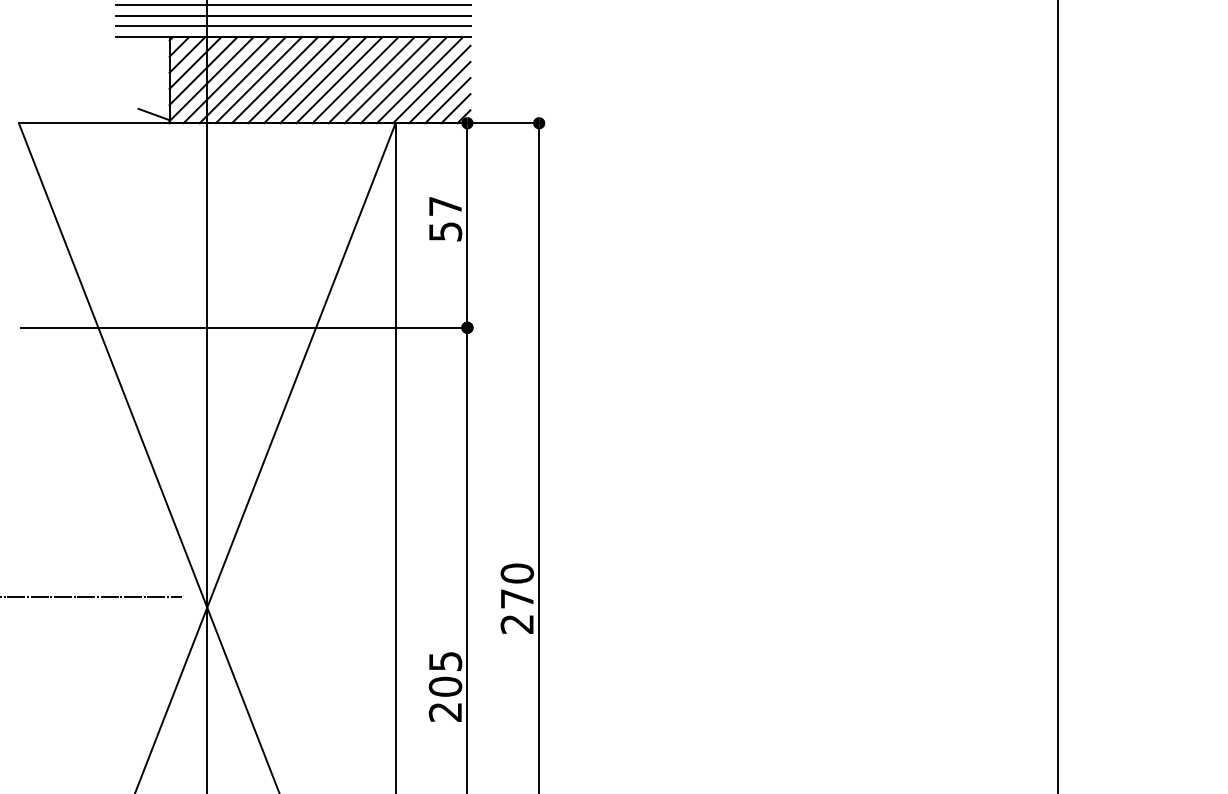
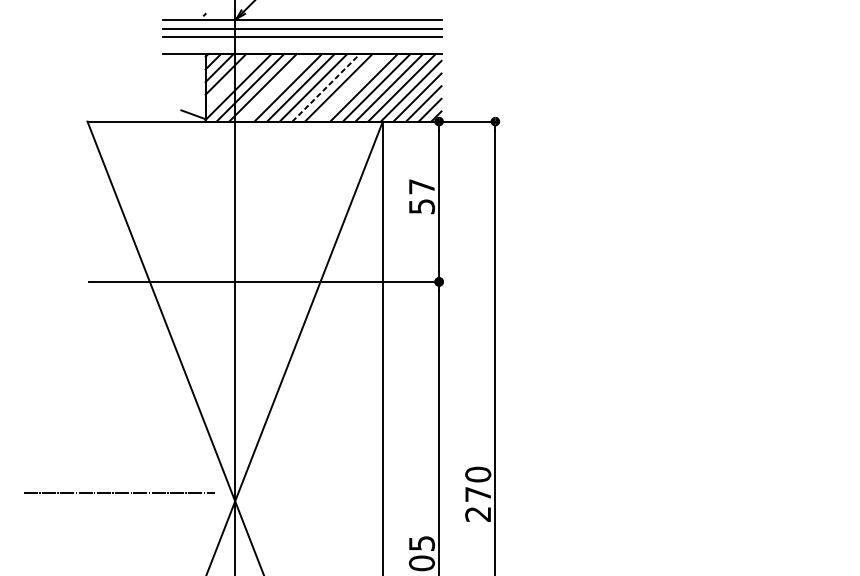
line: (293, 26) -> (302, 45), removed
line: (203, 71) -> (232, 81), removed
line: (258, 80) -> (275, 88), removed
line: (323, 80) -> (326, 88), solid -> dashed
line: (355, 80) -> (351, 88), removed

